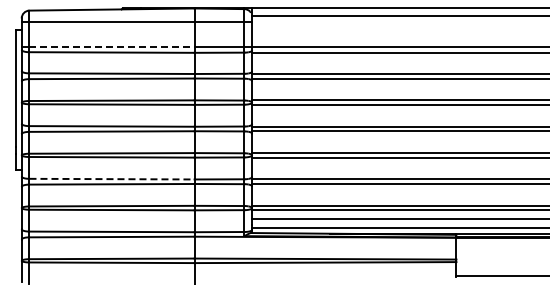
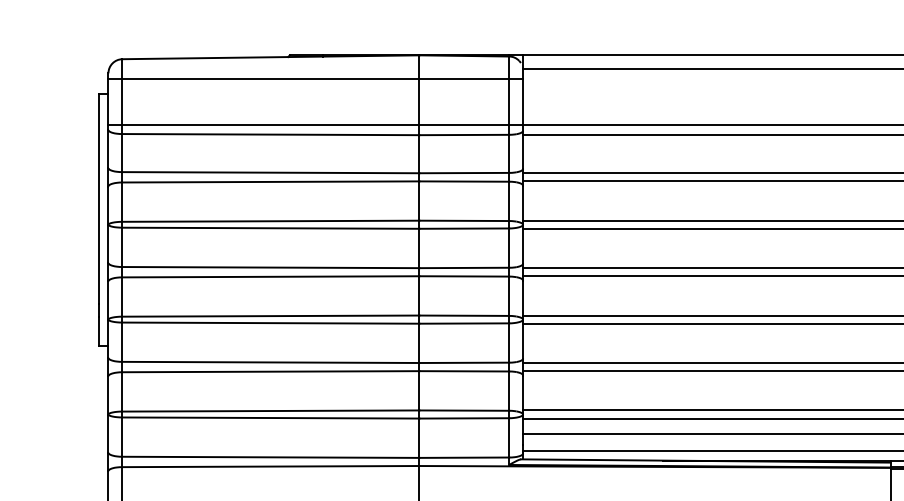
line: (112, 47) -> (271, 125), dashed -> solid
line: (112, 179) -> (271, 363), dashed -> solid

